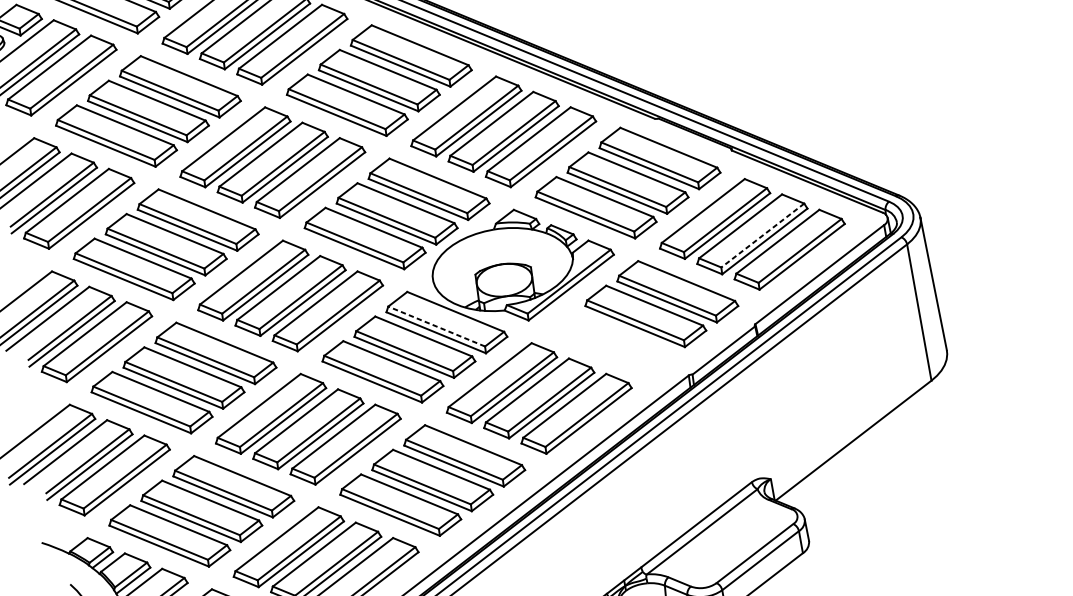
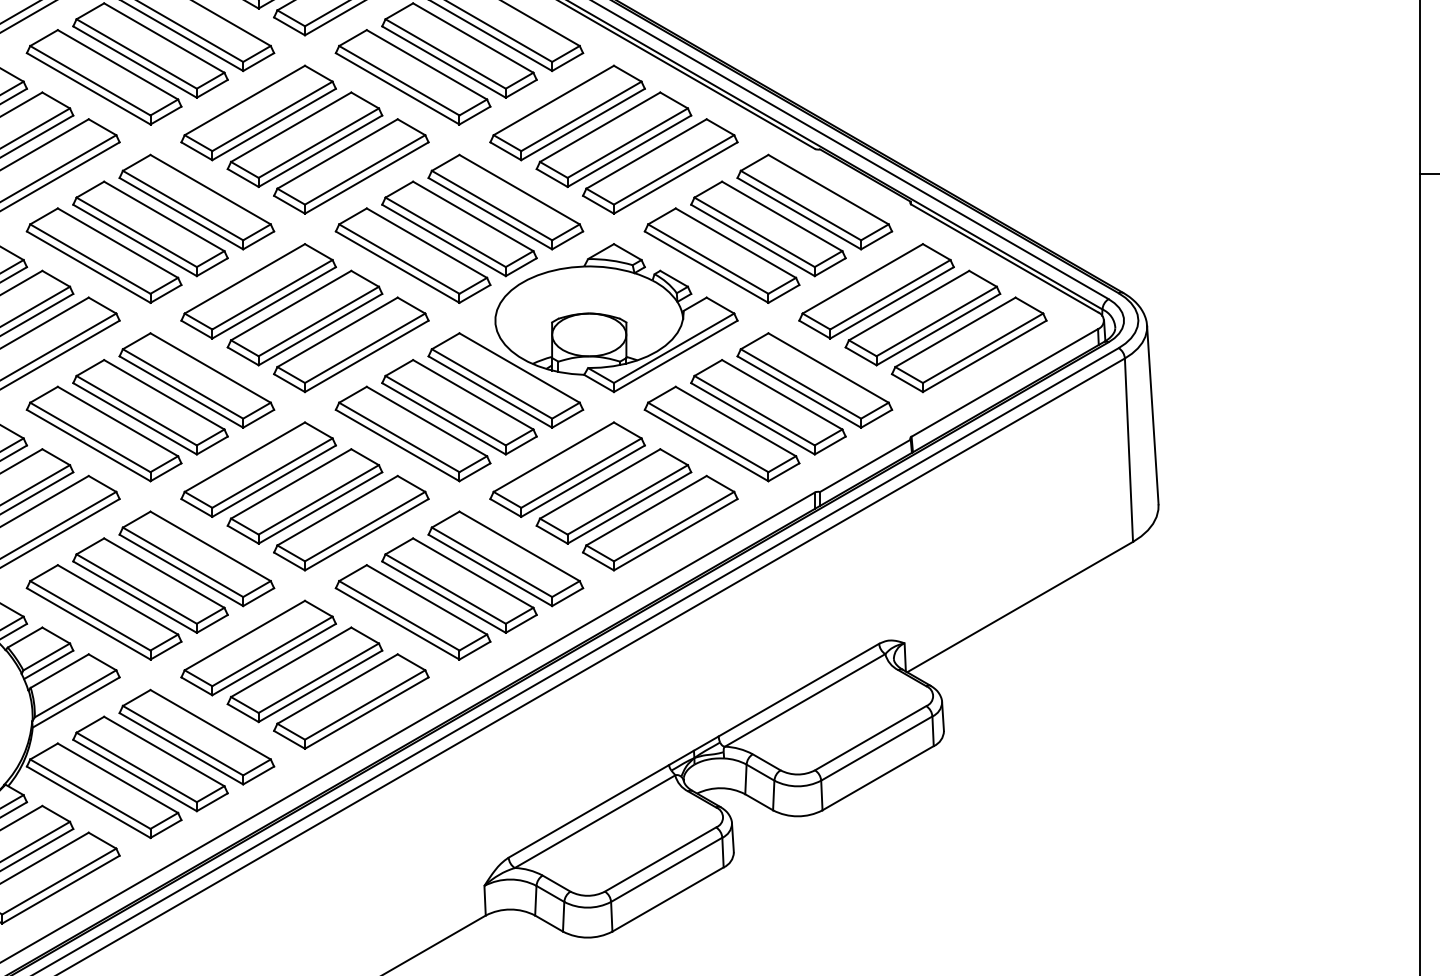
line: (762, 235) -> (936, 321), dashed -> solid
line: (436, 326) -> (491, 383), dashed -> solid
part: (613, 340) -> (721, 433), added

